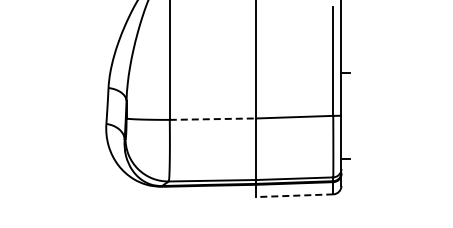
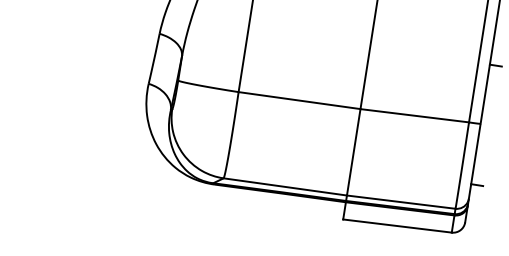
line: (213, 119) -> (300, 101), dashed -> solid
line: (294, 195) -> (397, 225), dashed -> solid

